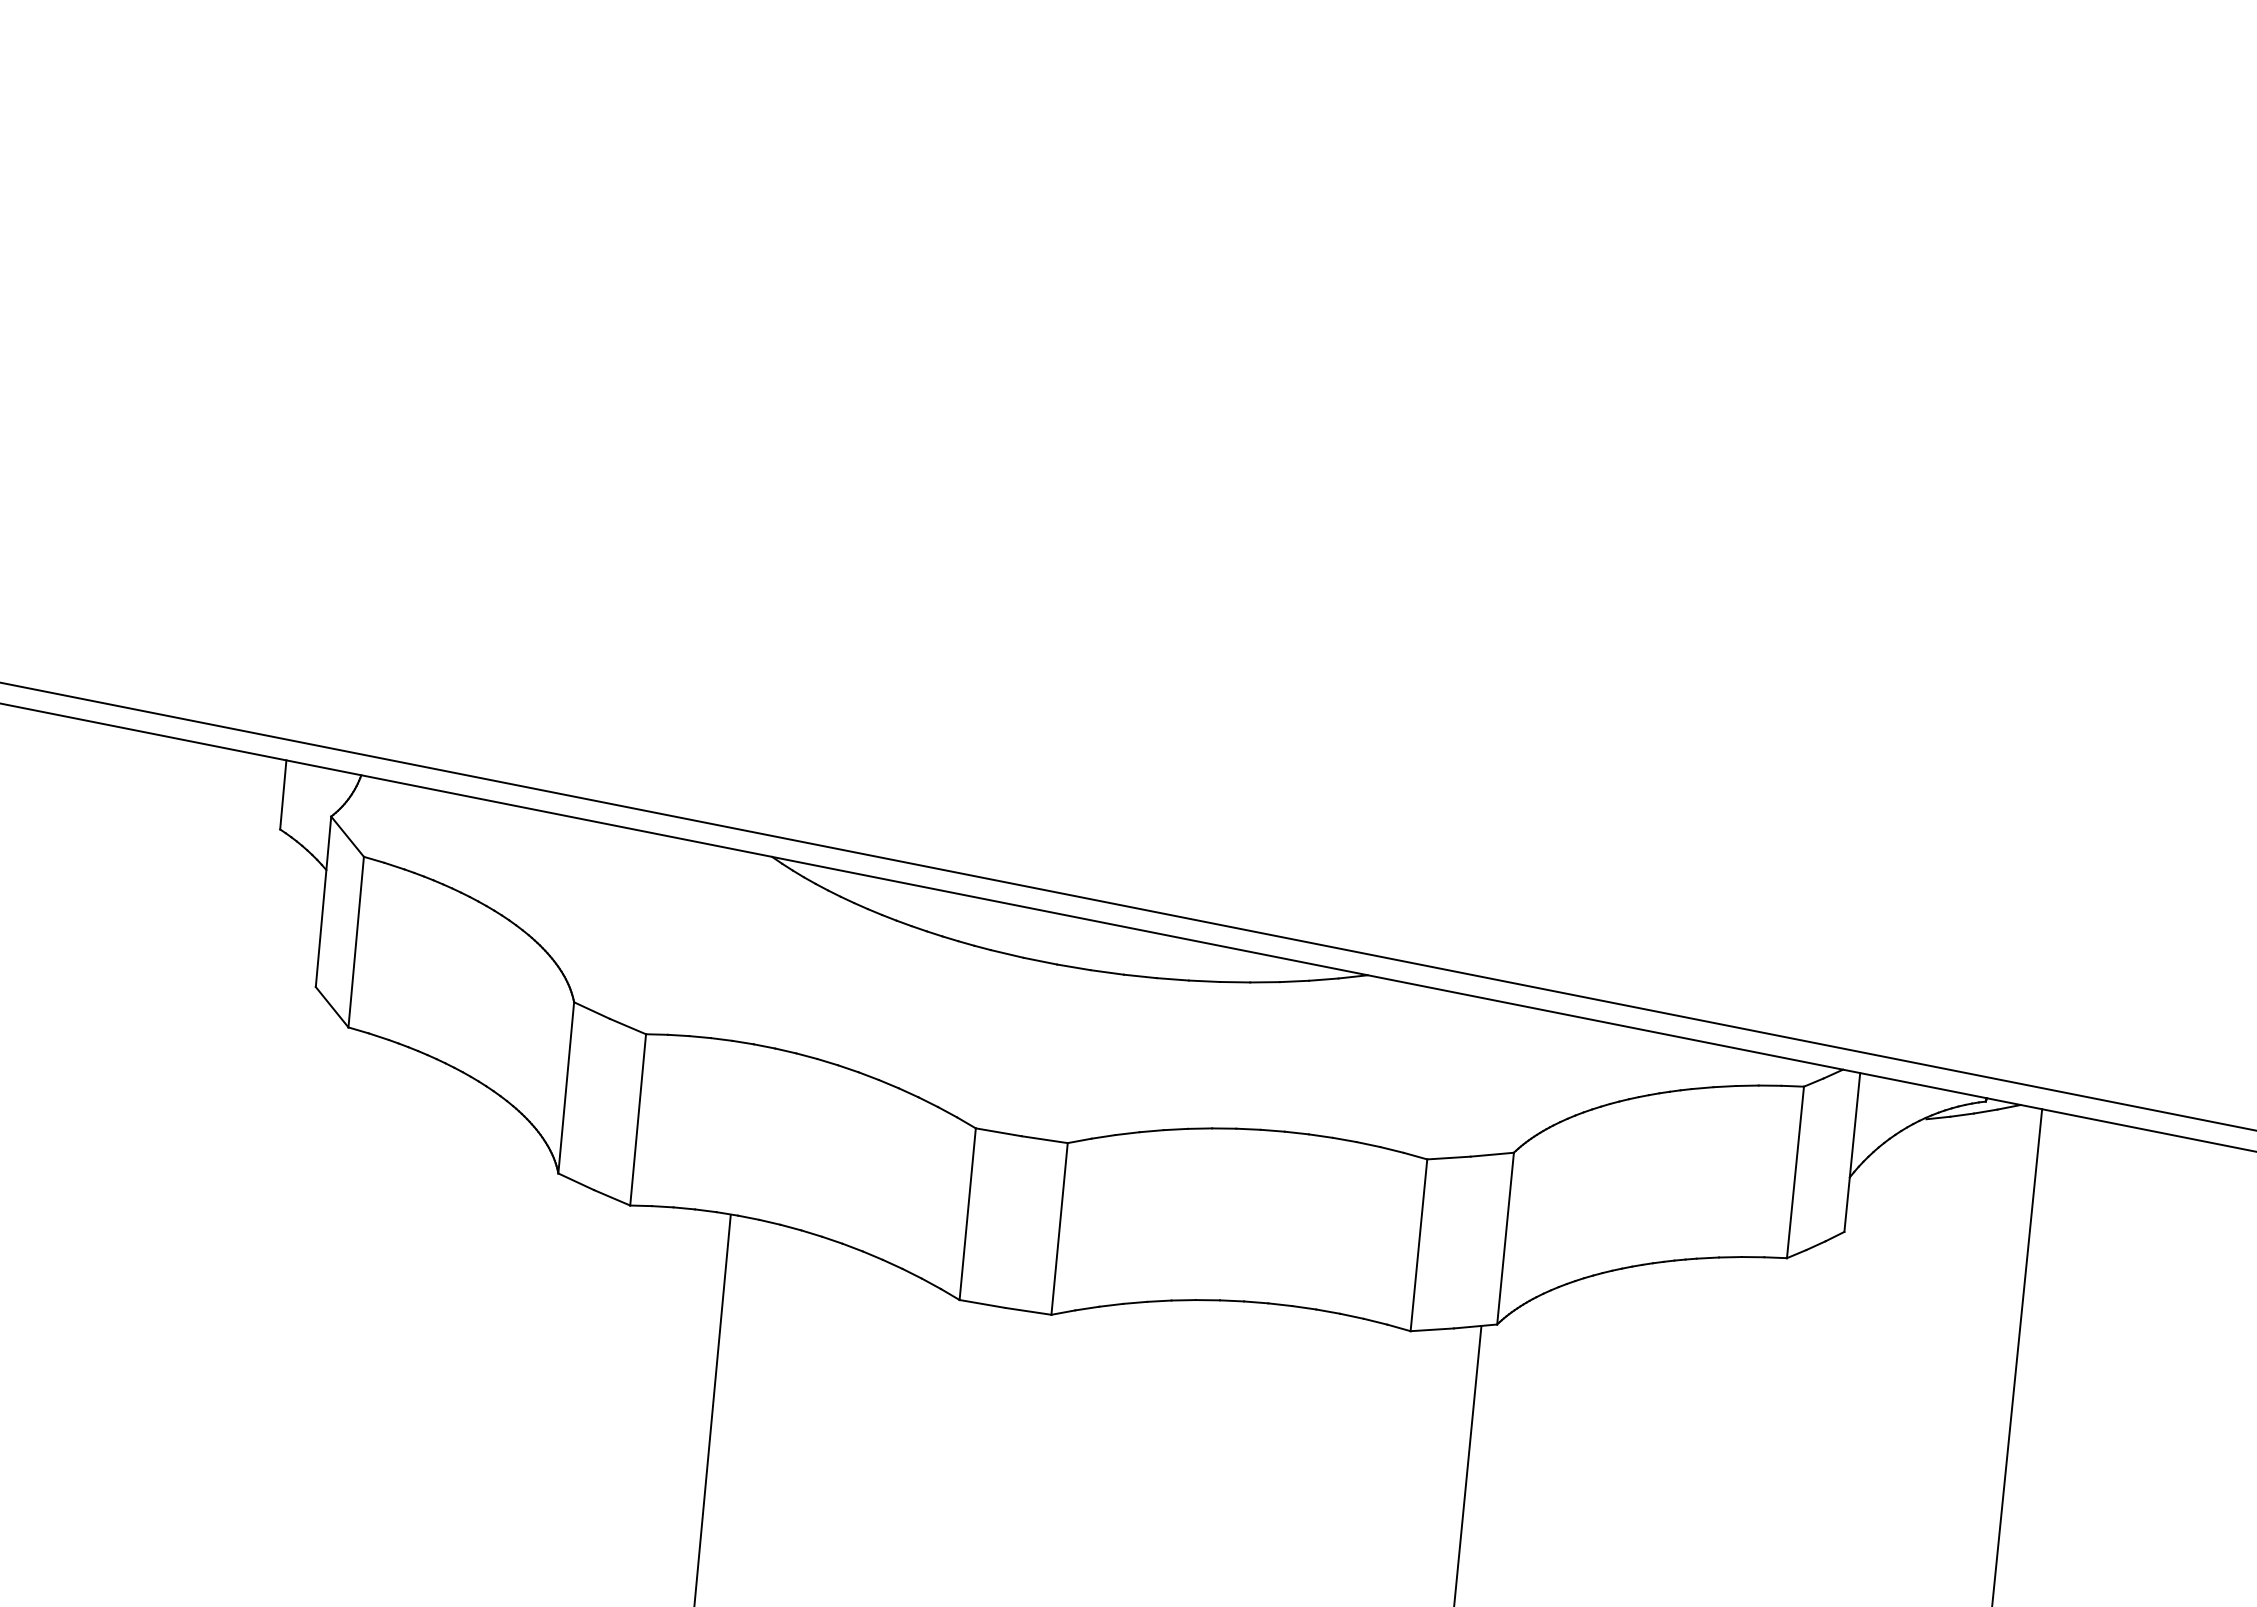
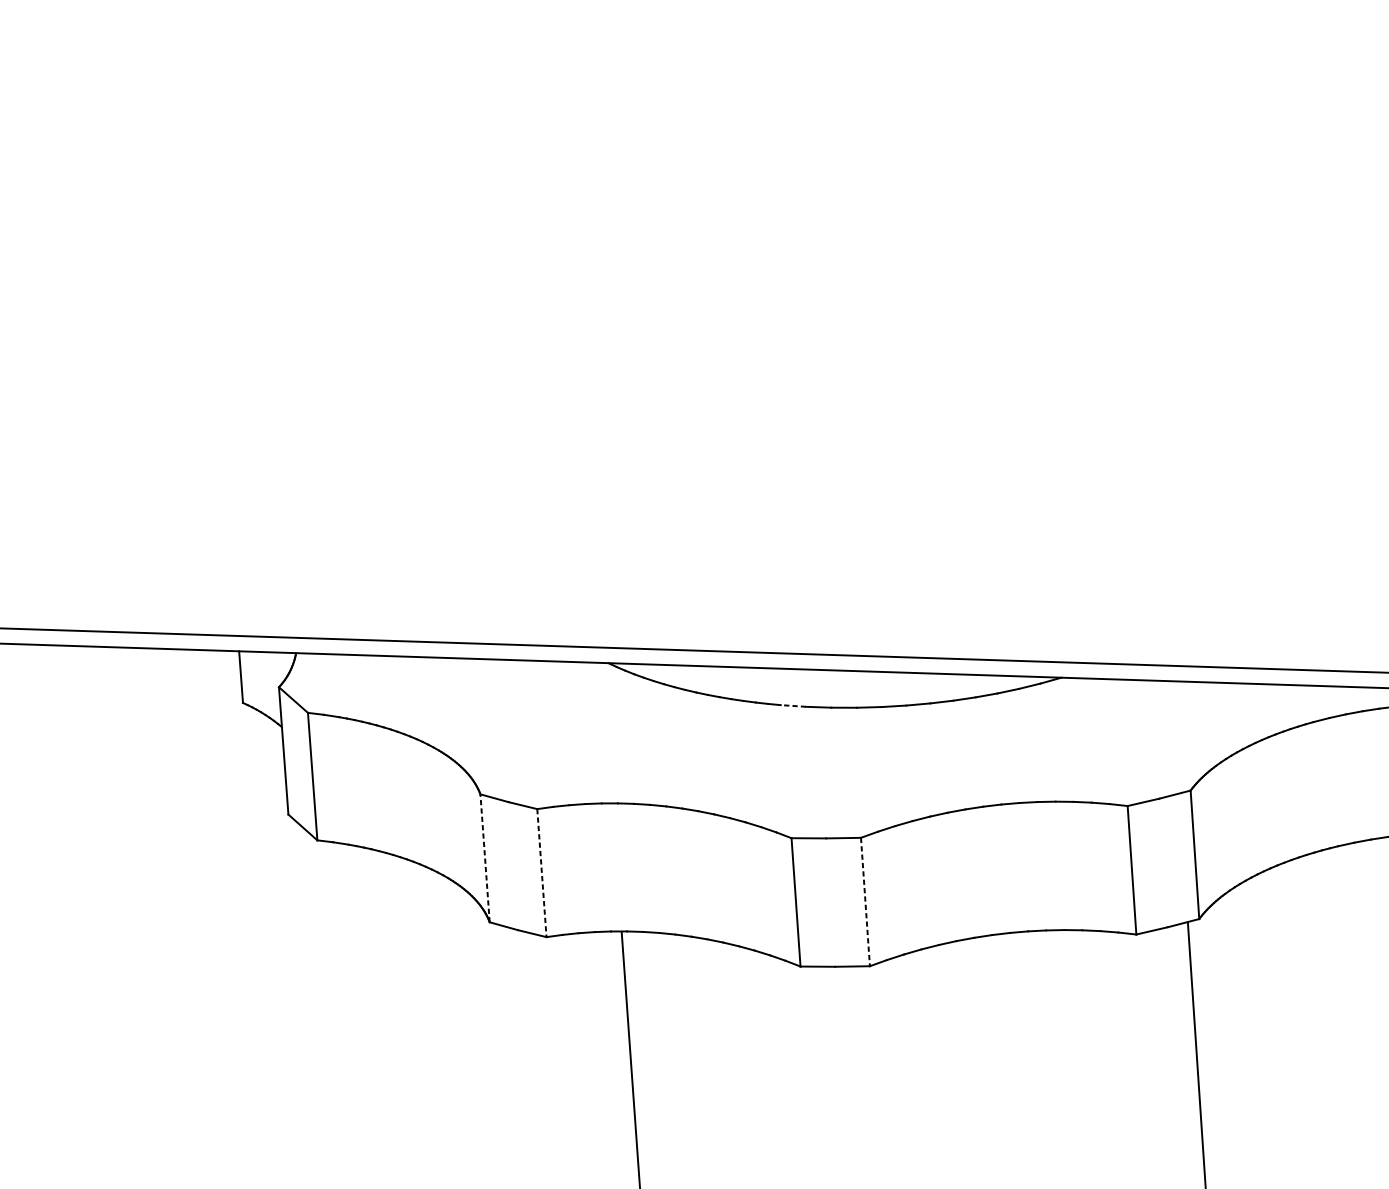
line: (1007, 953) -> (793, 705), solid -> dashed
line: (566, 1087) -> (485, 858), solid -> dashed
line: (638, 1120) -> (542, 873), solid -> dashed
line: (1059, 1229) -> (865, 902), solid -> dashed

